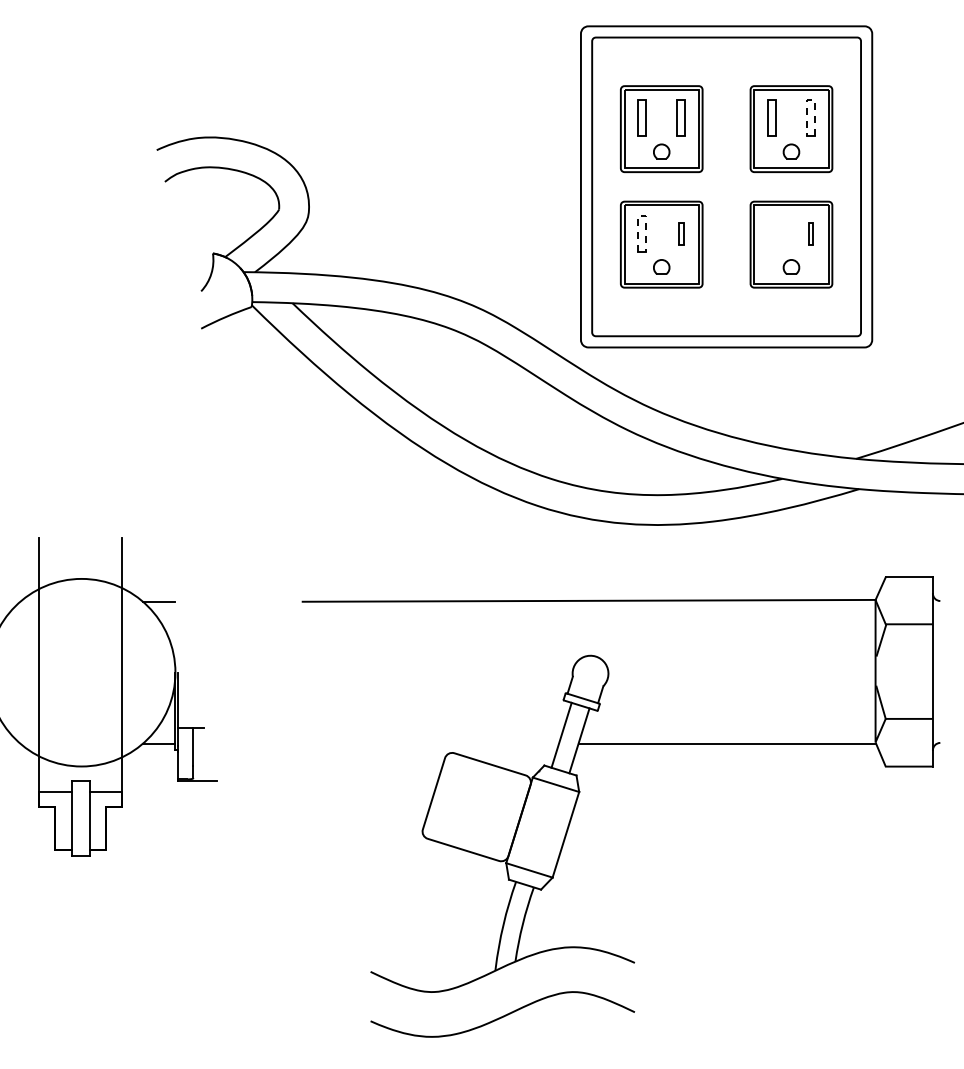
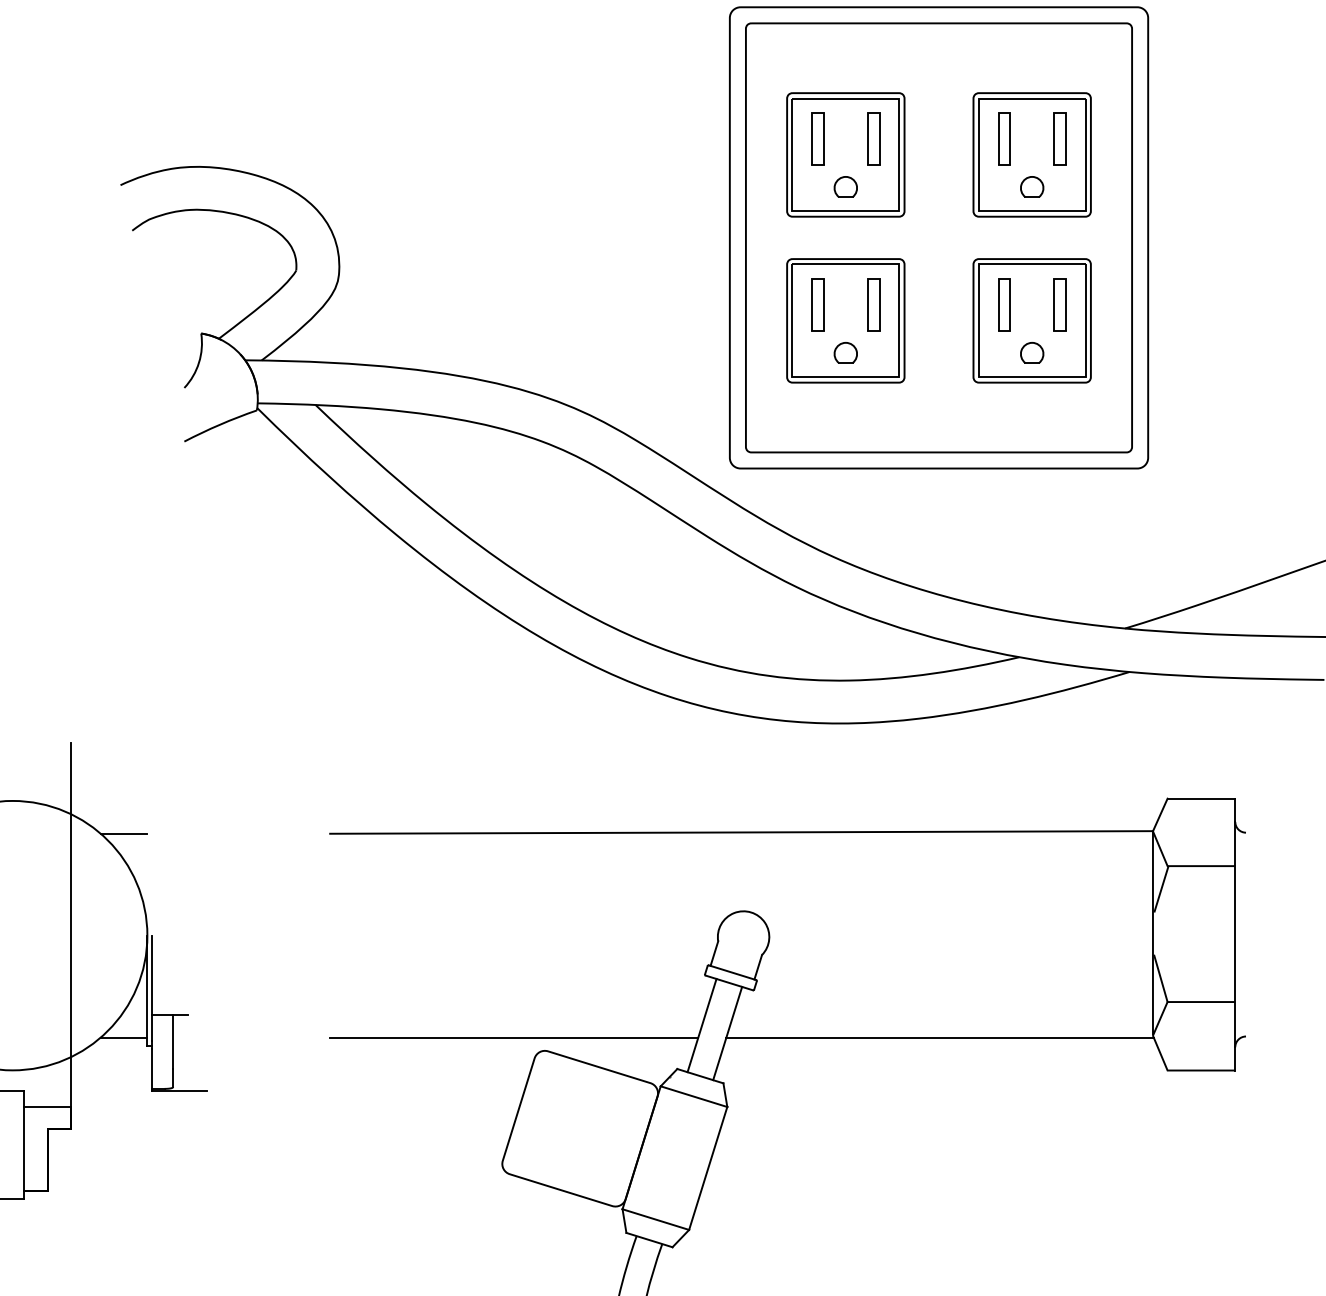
line: (810, 100) -> (1059, 113), dashed -> solid
line: (642, 215) -> (818, 278), dashed -> solid
part: (680, 233) -> (872, 304), size x1.67
part: (771, 233) -> (1003, 304), added
part: (810, 233) -> (1059, 304), size x1.67
line: (430, 743) -> (513, 1037), added

